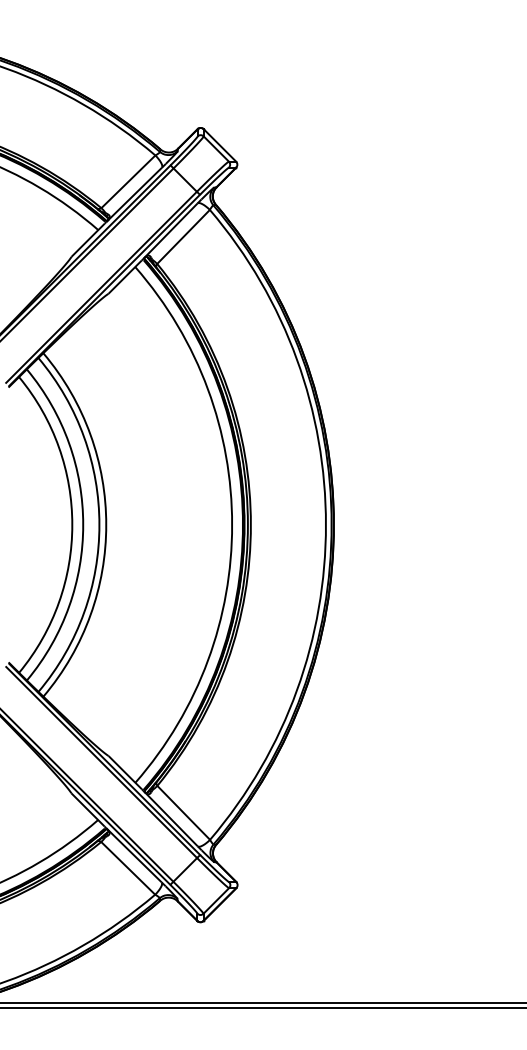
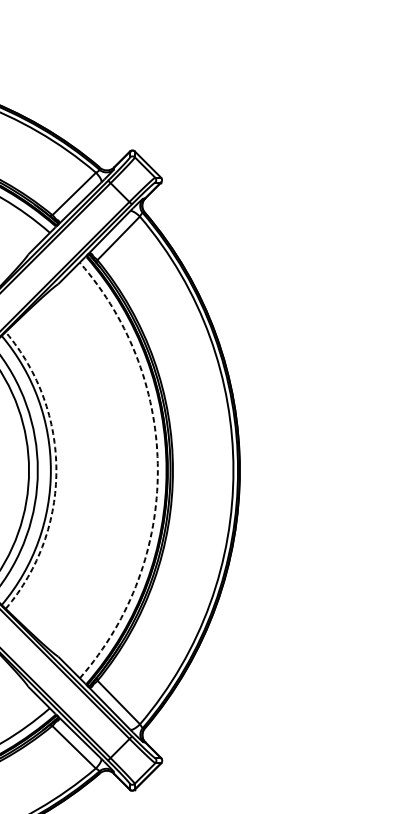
arc: (106, 524) -> (56, 470), solid -> dashed
arc: (232, 524) -> (158, 470), solid -> dashed

